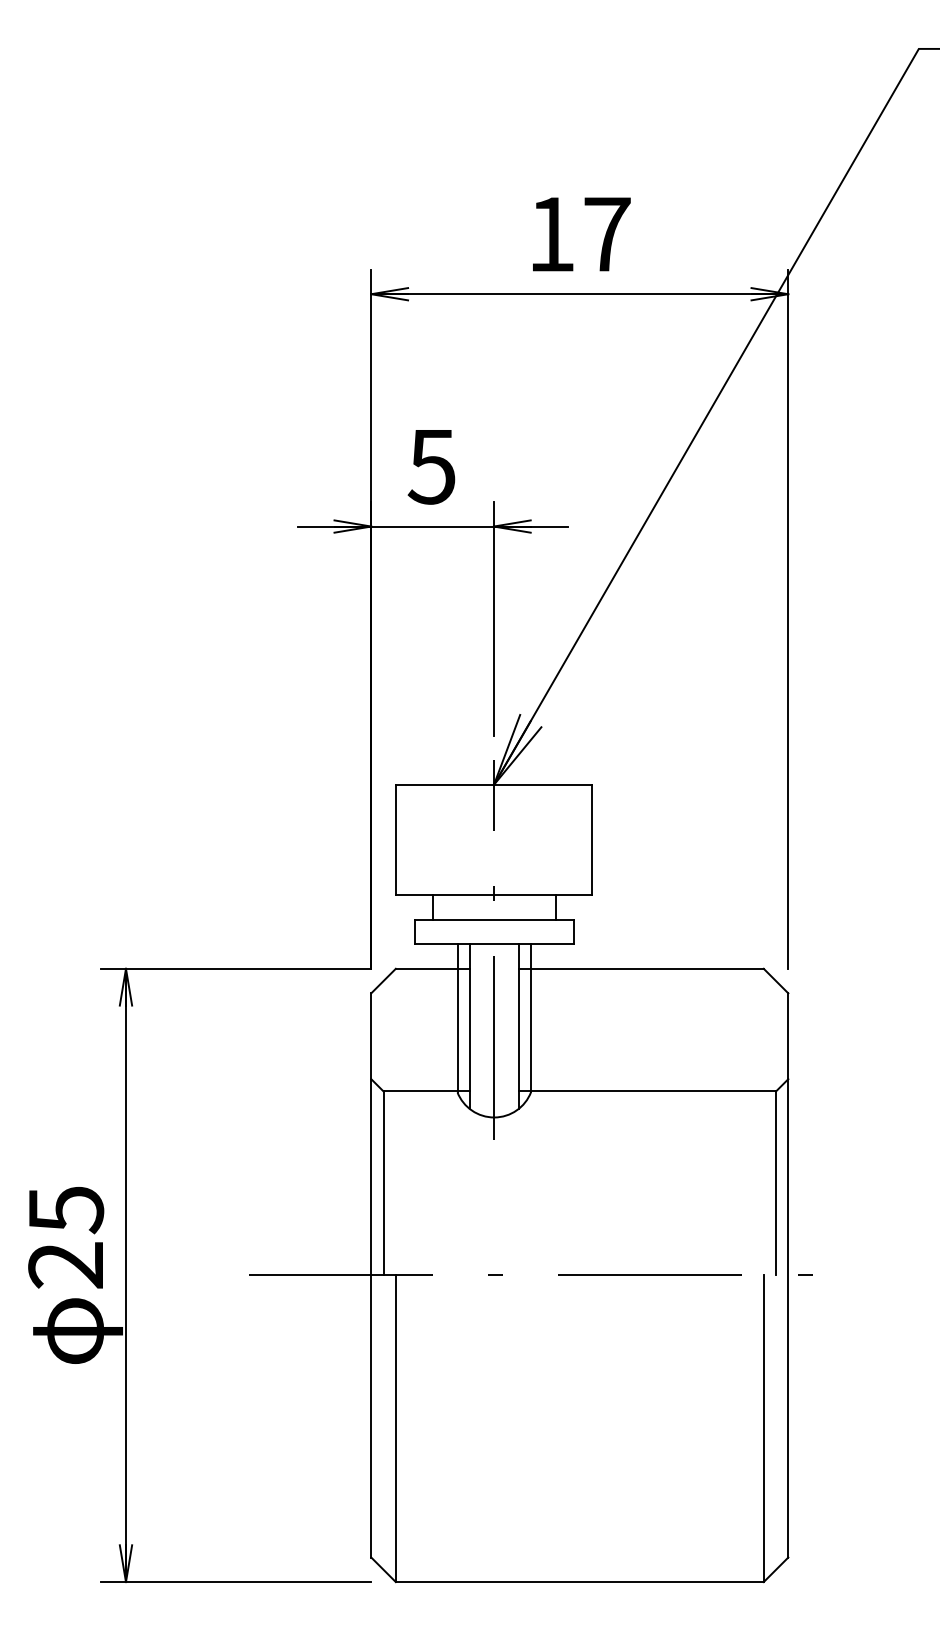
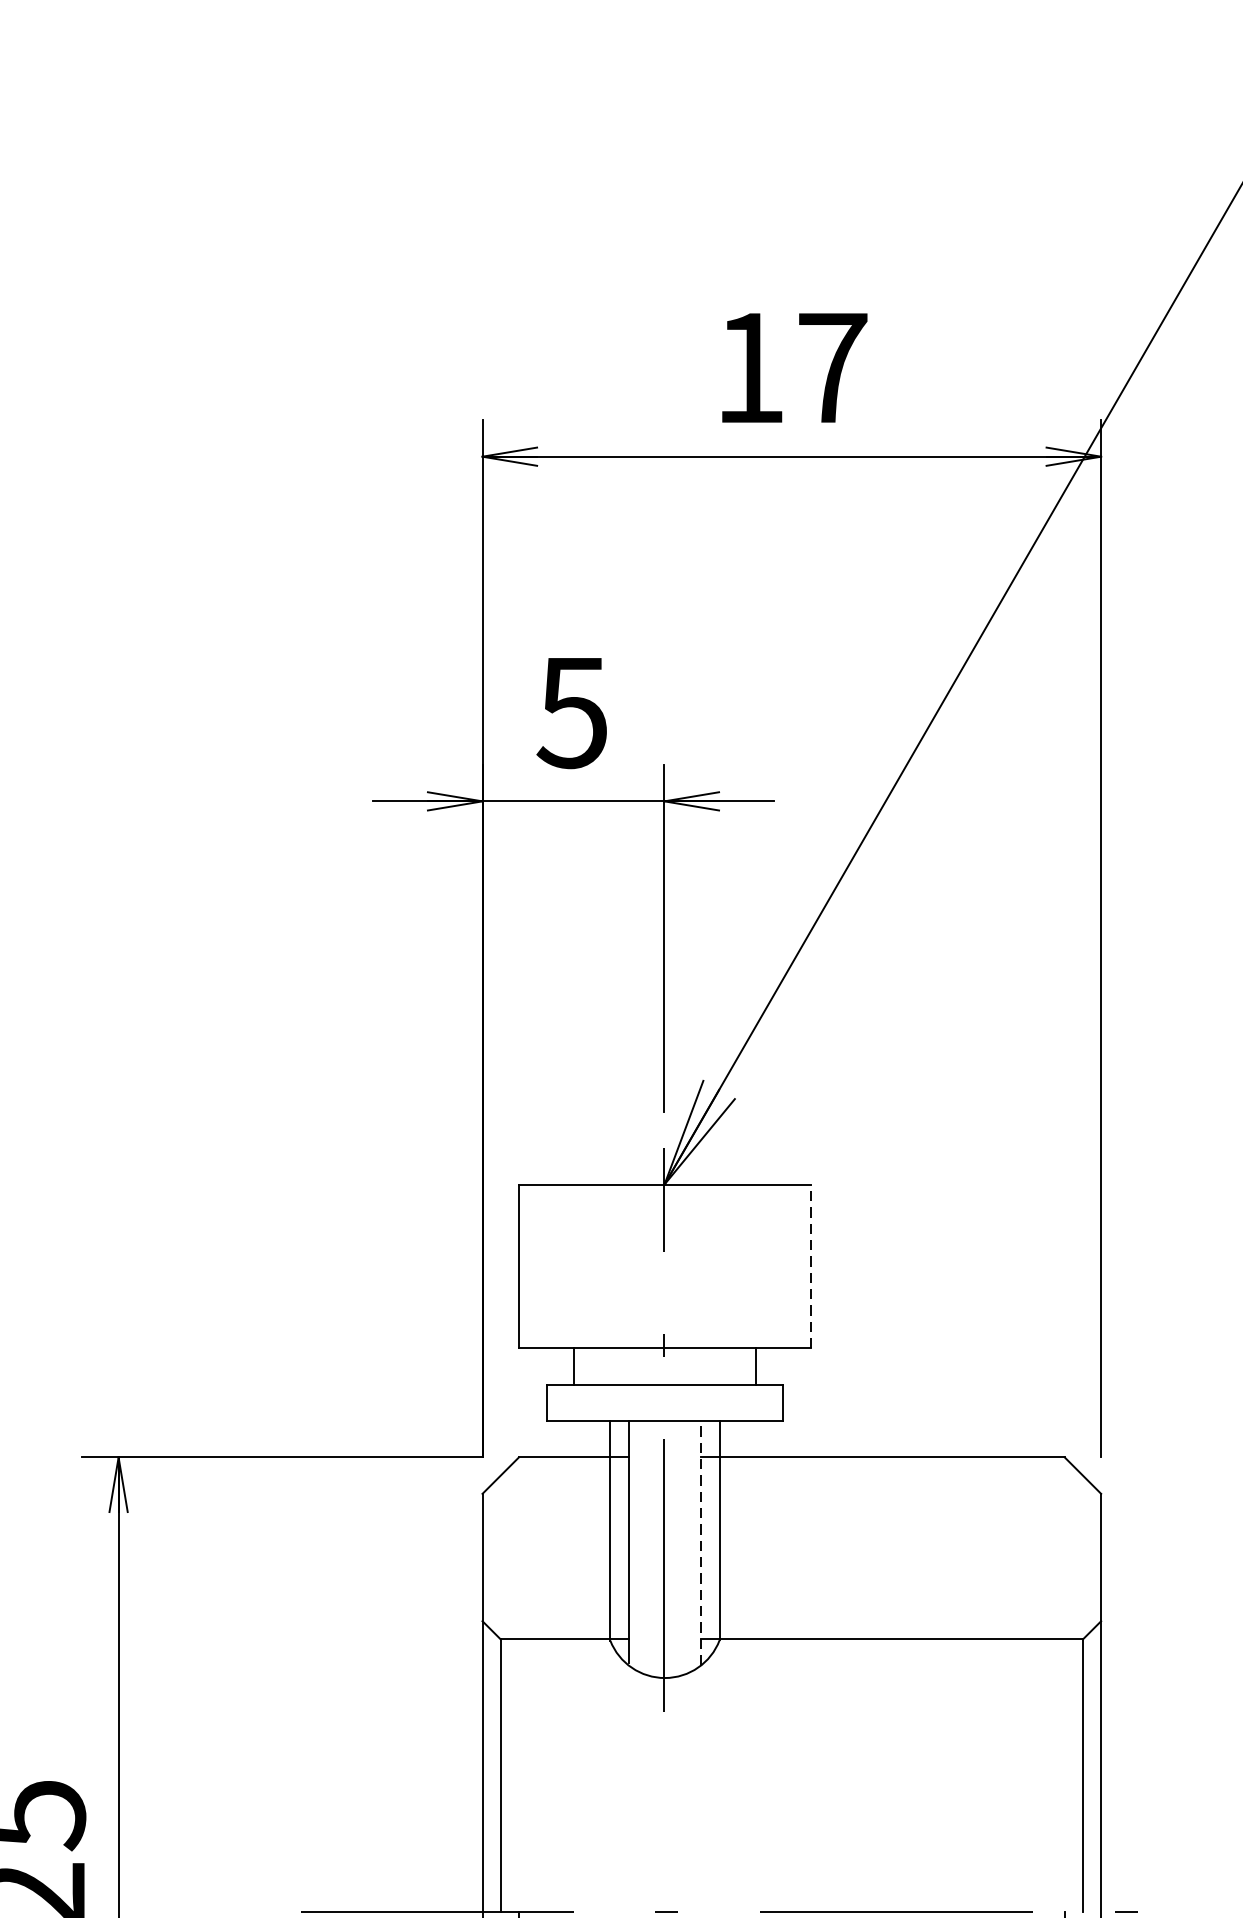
line: (592, 839) -> (810, 1265), solid -> dashed
line: (518, 1026) -> (700, 1543), solid -> dashed

